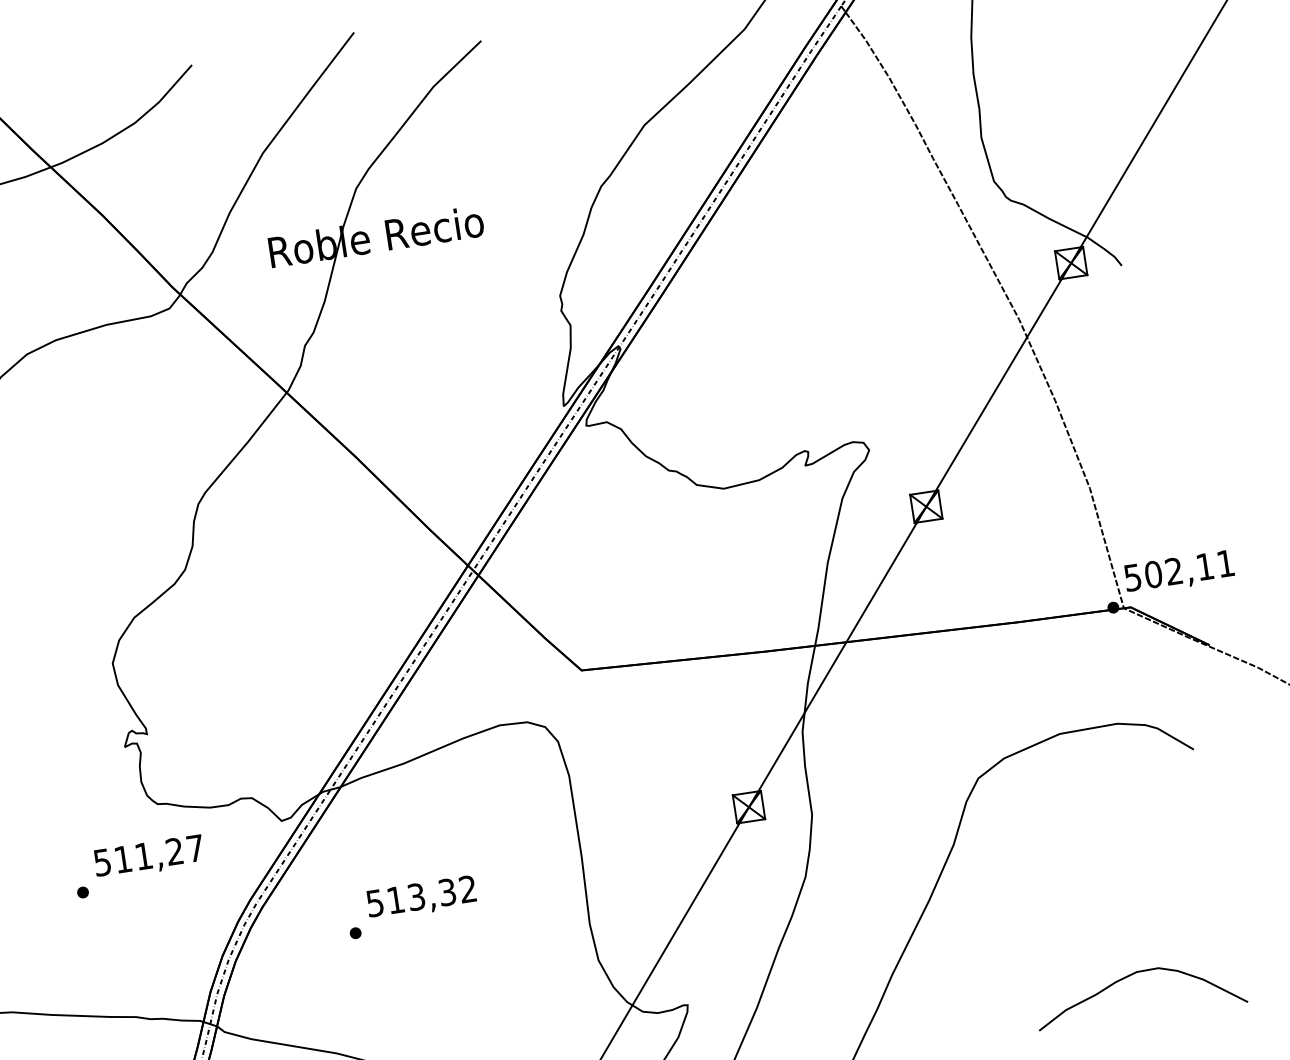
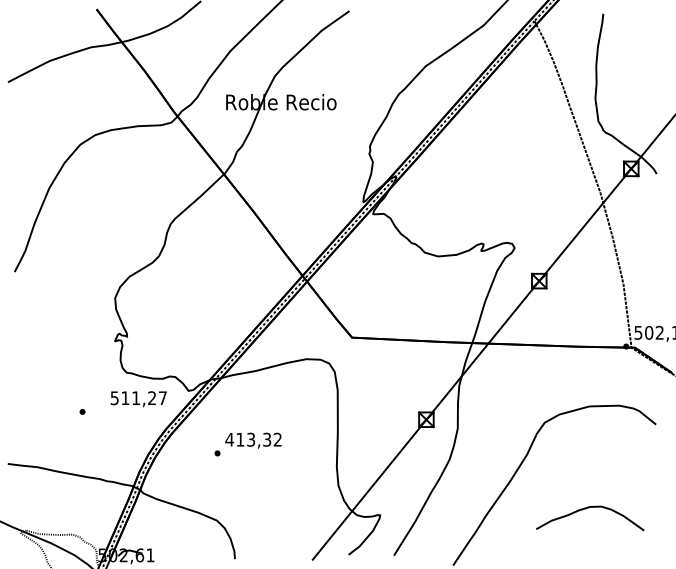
text: (148, 858) -> (138, 399), moved
text: (374, 902) -> (229, 439), 513,32 -> 413,32
curve: (1135, 975) -> (589, 508), moved

